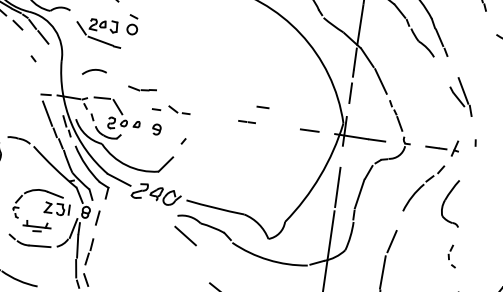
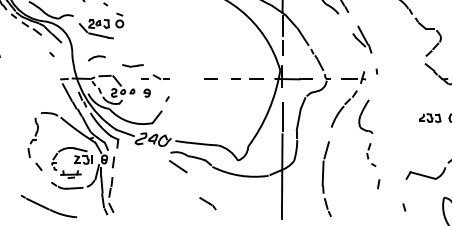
line: (262, 106) -> (235, 78), moved
part: (452, 255) -> (371, 154), size x1.43

